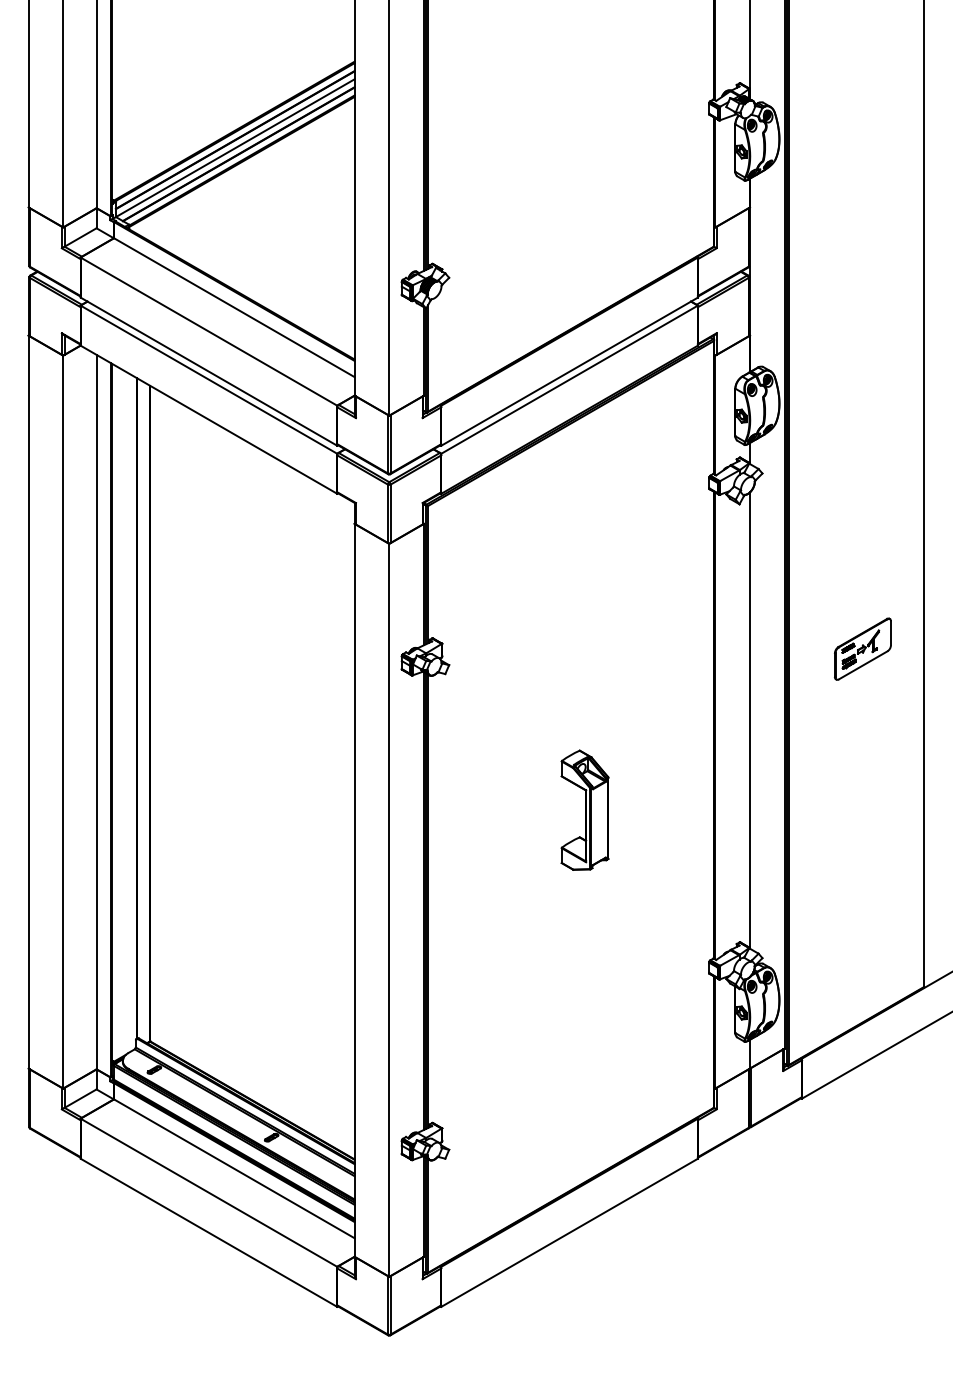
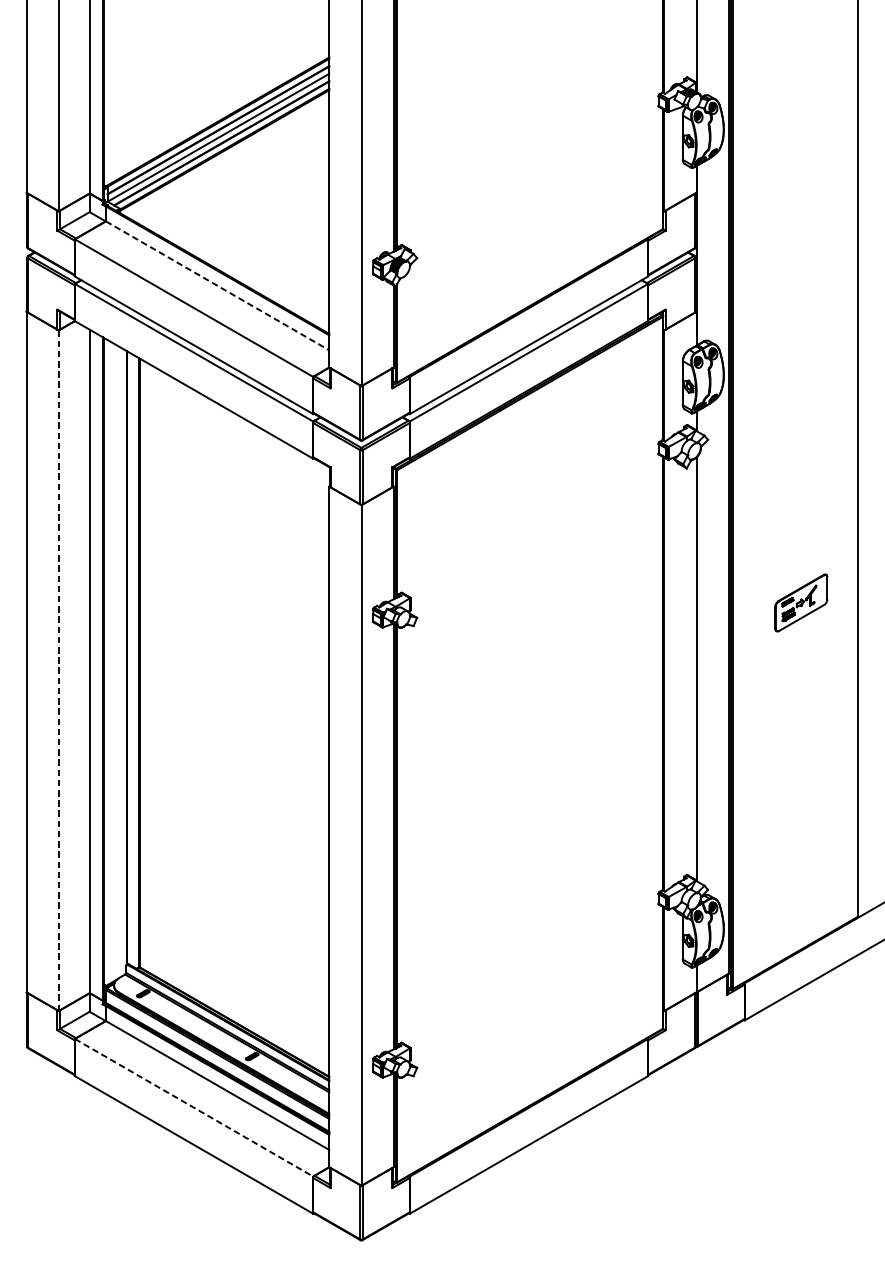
line: (234, 307) -> (217, 285), solid -> dashed
line: (63, 721) -> (58, 670), solid -> dashed
part: (584, 809) -> (542, 751), removed
line: (209, 1193) -> (194, 1108), solid -> dashed

